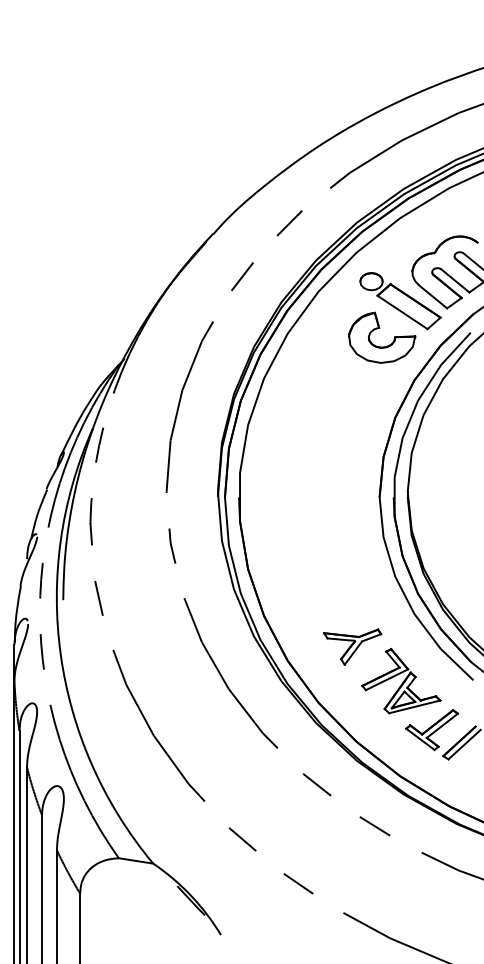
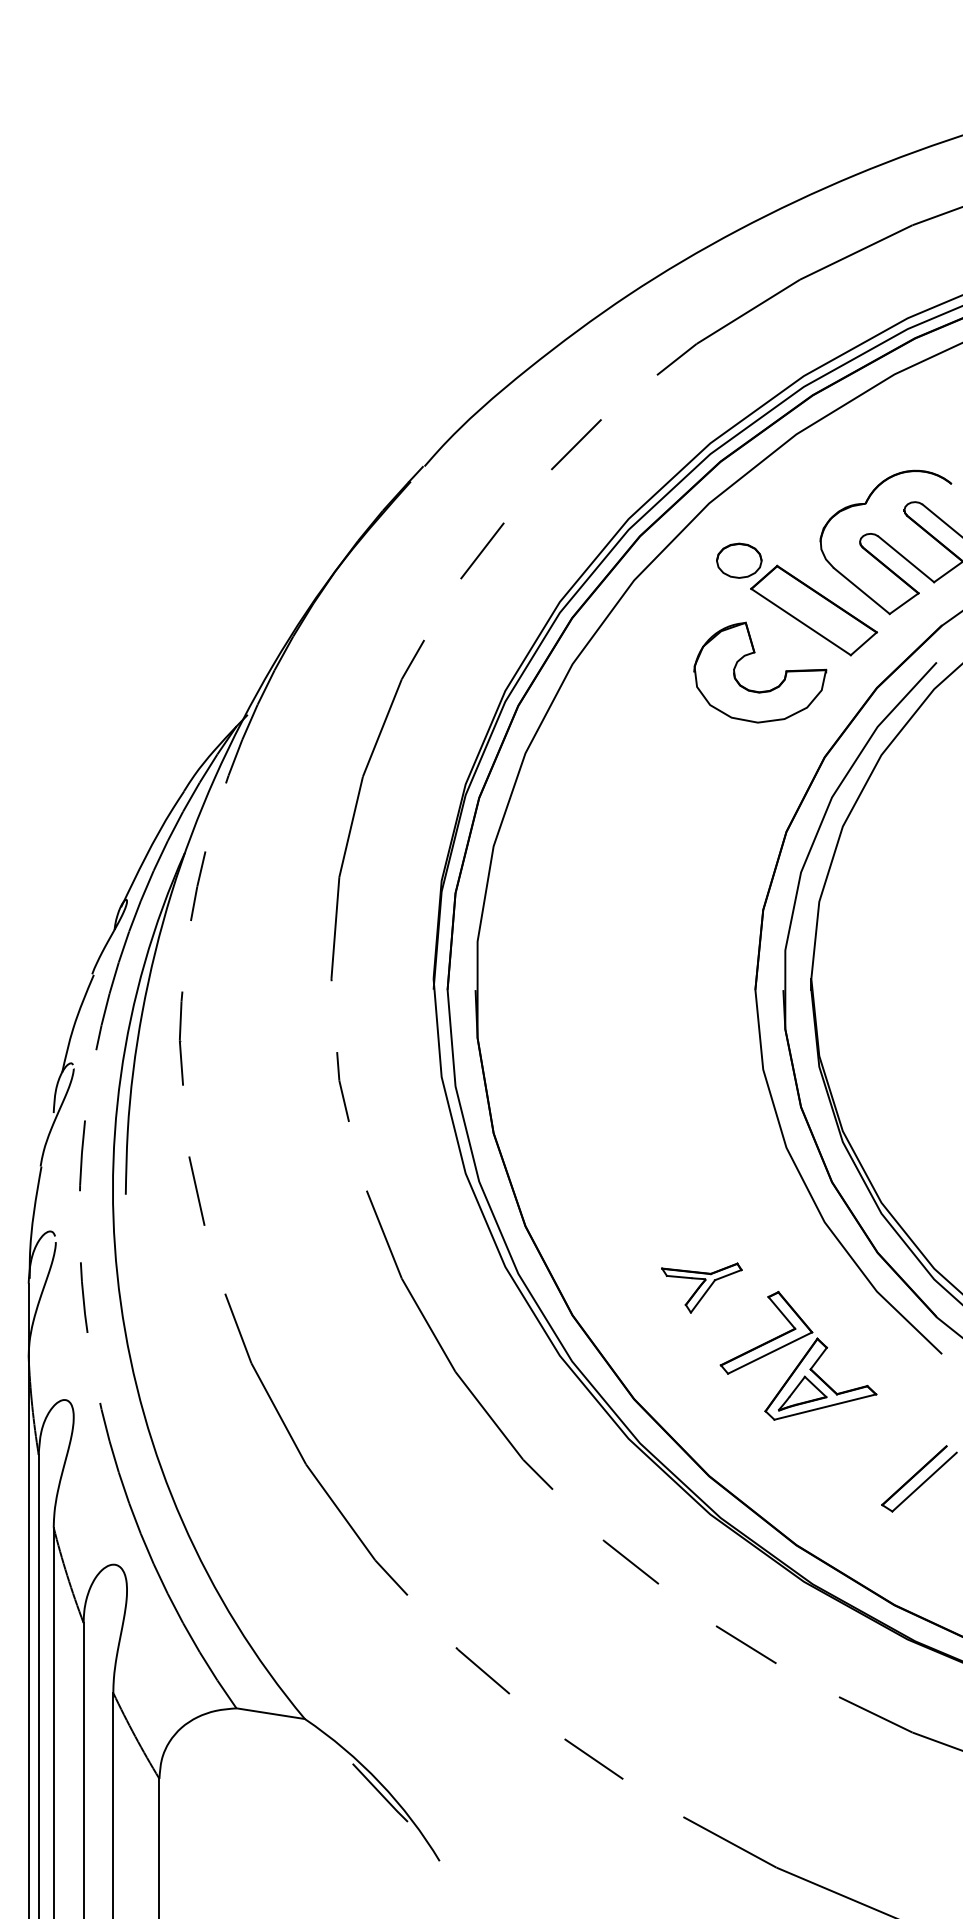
part: (352, 646) -> (701, 1286), size x0.7
part: (432, 730) -> (860, 1454), removed

